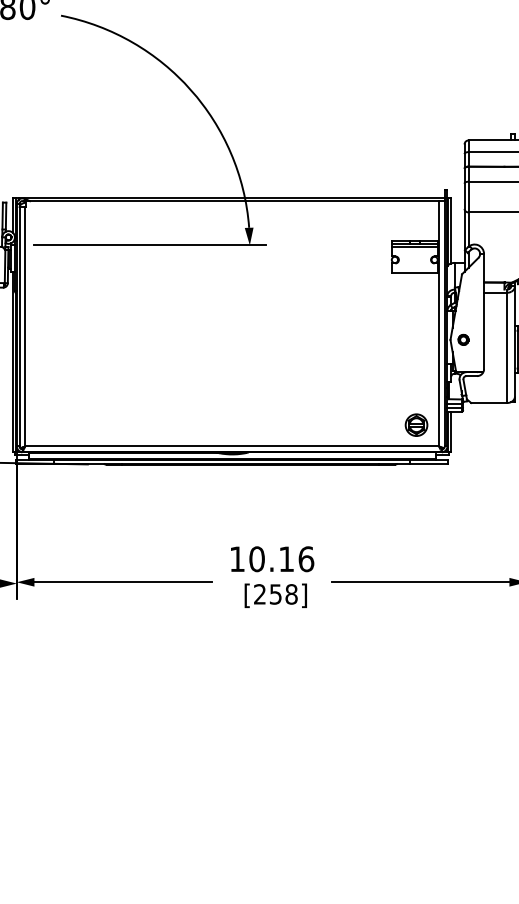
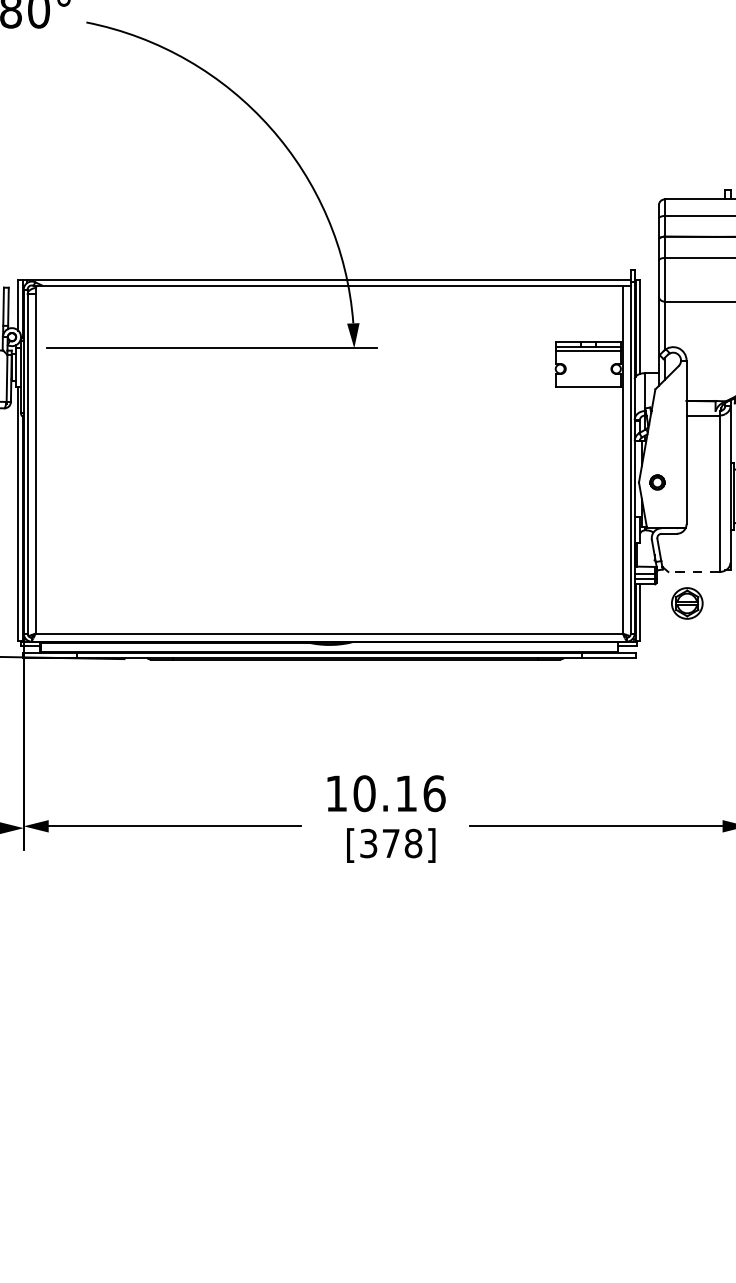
line: (488, 403) -> (692, 572), solid -> dashed
part: (416, 424) -> (687, 602), moved
text: (267, 594) -> (379, 843), [258] -> [378]

